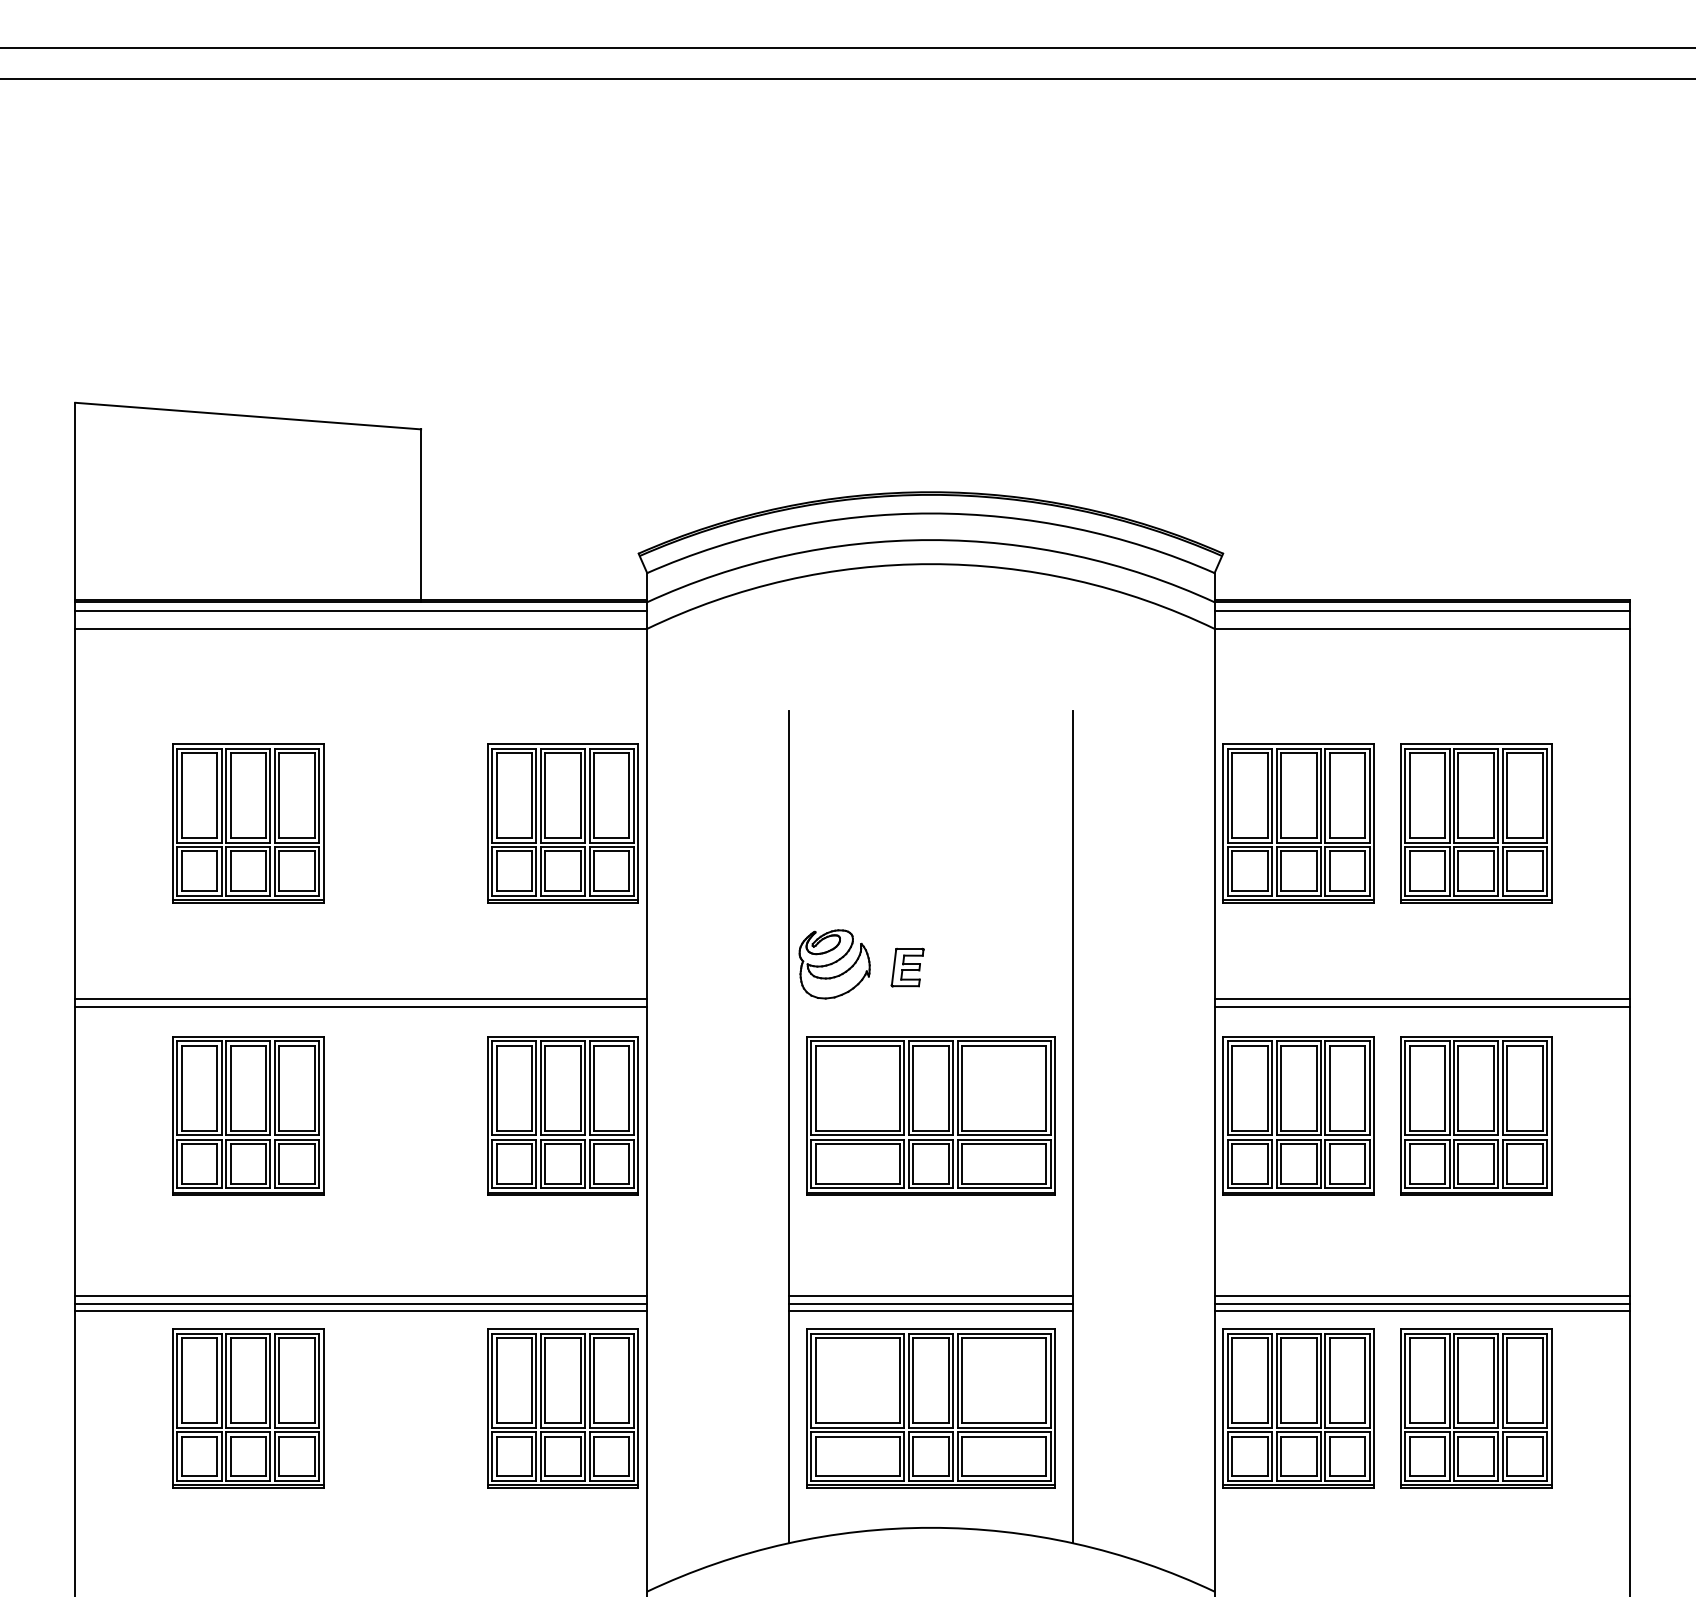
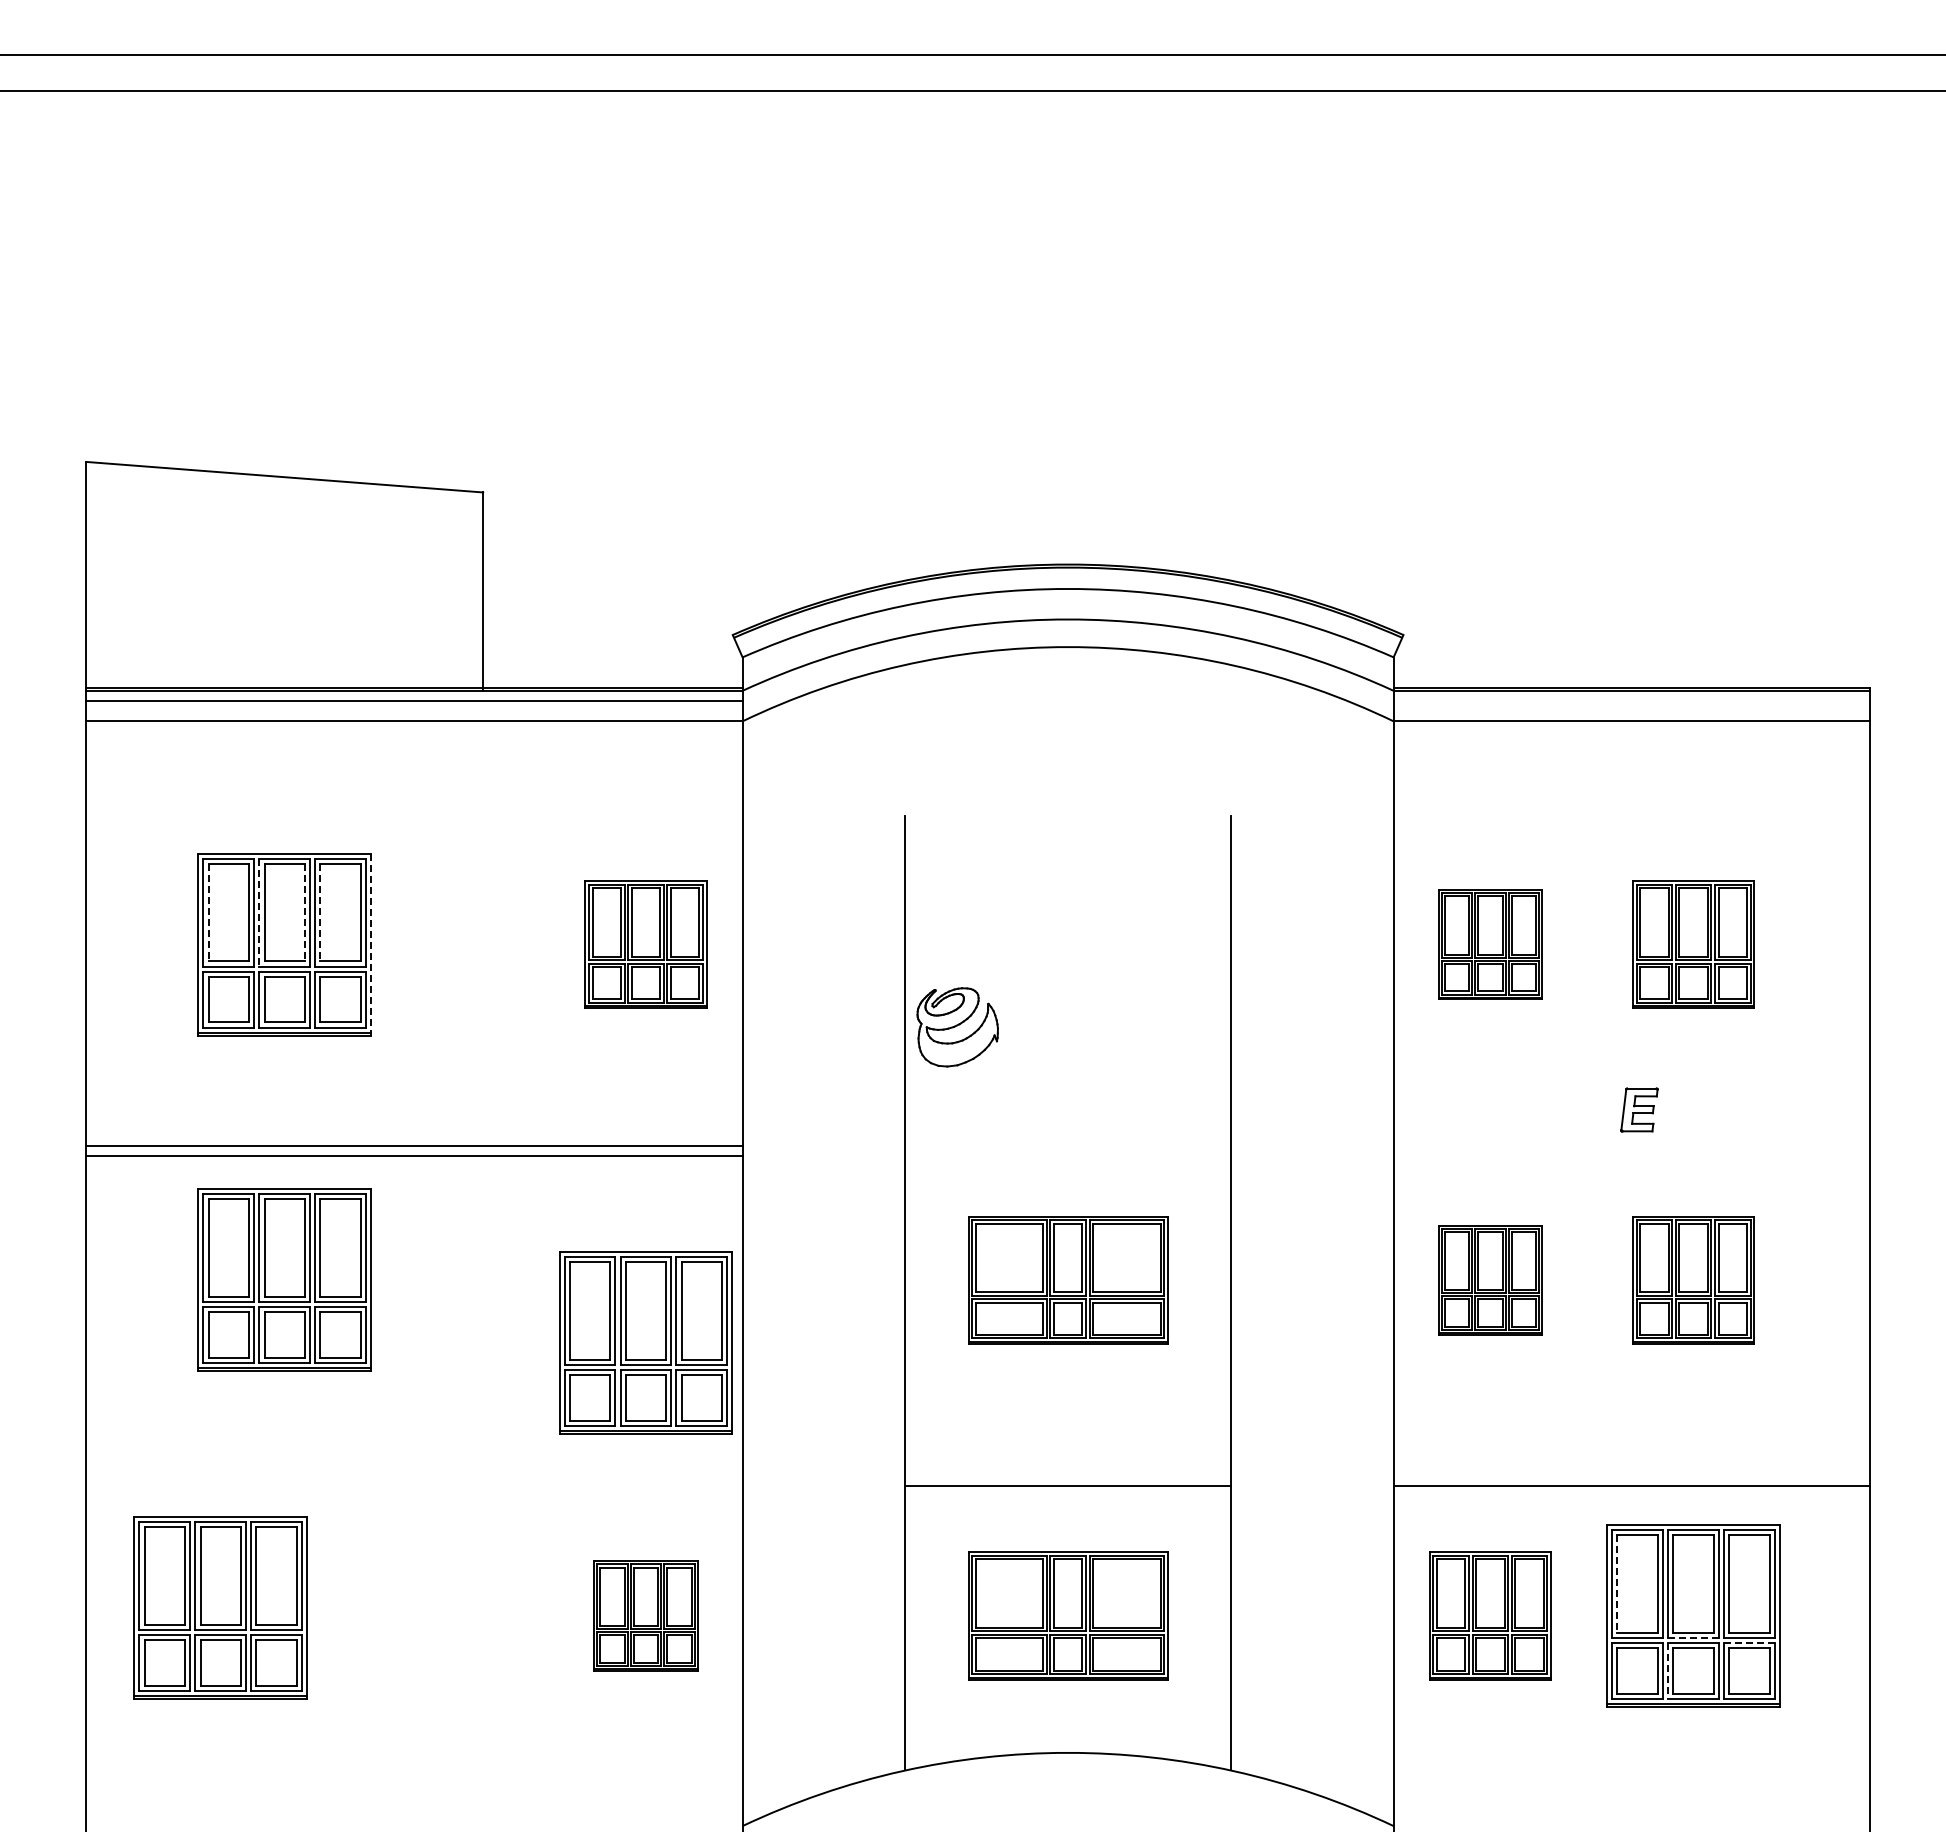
line: (1421, 611) -> (1631, 701), removed
line: (181, 795) -> (208, 912), solid -> dashed
line: (226, 795) -> (259, 912), solid -> dashed
line: (266, 795) -> (305, 912), solid -> dashed
line: (279, 795) -> (320, 912), solid -> dashed
part: (562, 823) -> (645, 944), size x0.7
part: (1299, 823) -> (1490, 944), size x0.6
part: (1475, 823) -> (1693, 944), size x0.7
line: (323, 824) -> (371, 945), solid -> dashed
part: (834, 964) -> (957, 1027), moved
part: (907, 967) -> (1639, 1109), moved
line: (1421, 998) -> (1631, 1145), removed
line: (1421, 1007) -> (1631, 1155), removed
part: (562, 1115) -> (645, 1342), moved
part: (931, 1115) -> (1068, 1279), size x0.7
part: (1299, 1115) -> (1490, 1279), size x0.6
part: (1475, 1115) -> (1693, 1279), size x0.7
line: (361, 1295) -> (414, 1486), removed
line: (361, 1304) -> (414, 1496), removed
line: (930, 1304) -> (1067, 1496), removed
line: (1421, 1304) -> (1631, 1496), removed
line: (361, 1310) -> (414, 1503), removed
line: (930, 1310) -> (1067, 1503), removed
line: (1421, 1310) -> (1631, 1503), removed
line: (1409, 1381) -> (1617, 1584), solid -> dashed
part: (247, 1408) -> (220, 1607), moved
part: (562, 1408) -> (645, 1615), size x0.6
part: (931, 1408) -> (1068, 1615), size x0.7
part: (1299, 1408) -> (1490, 1615), size x0.7
line: (1476, 1427) -> (1694, 1637), solid -> dashed
line: (1525, 1432) -> (1750, 1643), solid -> dashed
line: (1454, 1456) -> (1668, 1670), solid -> dashed

